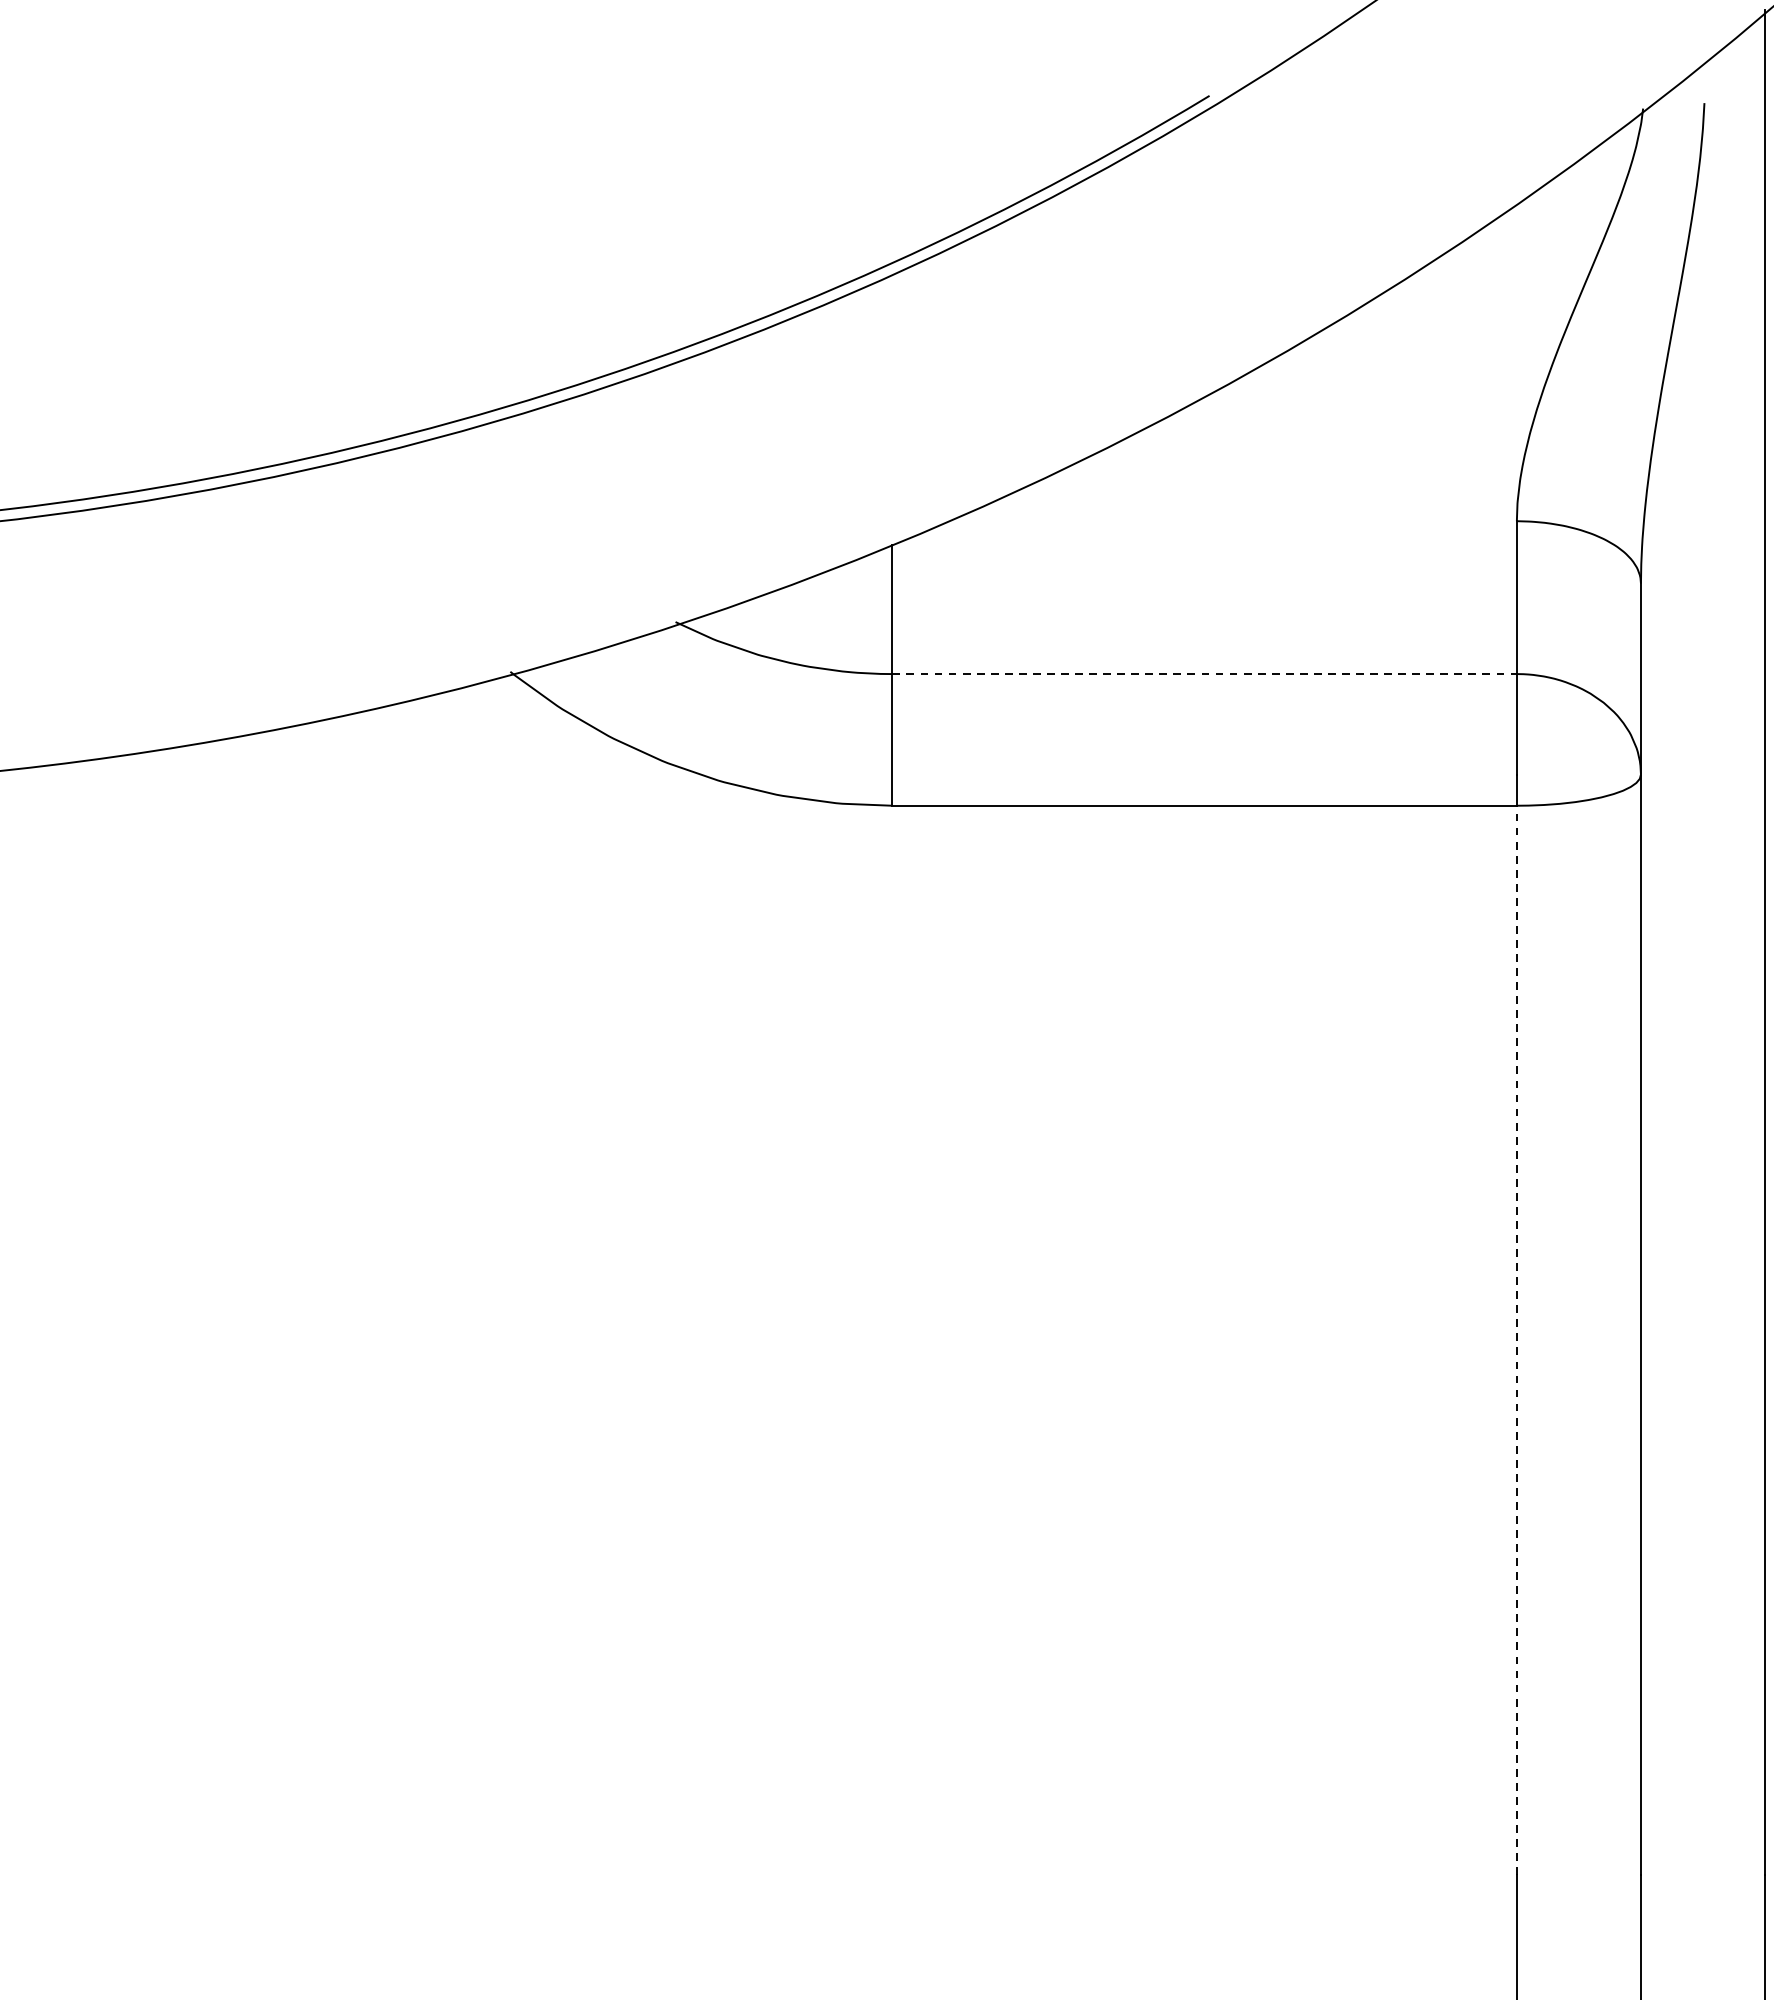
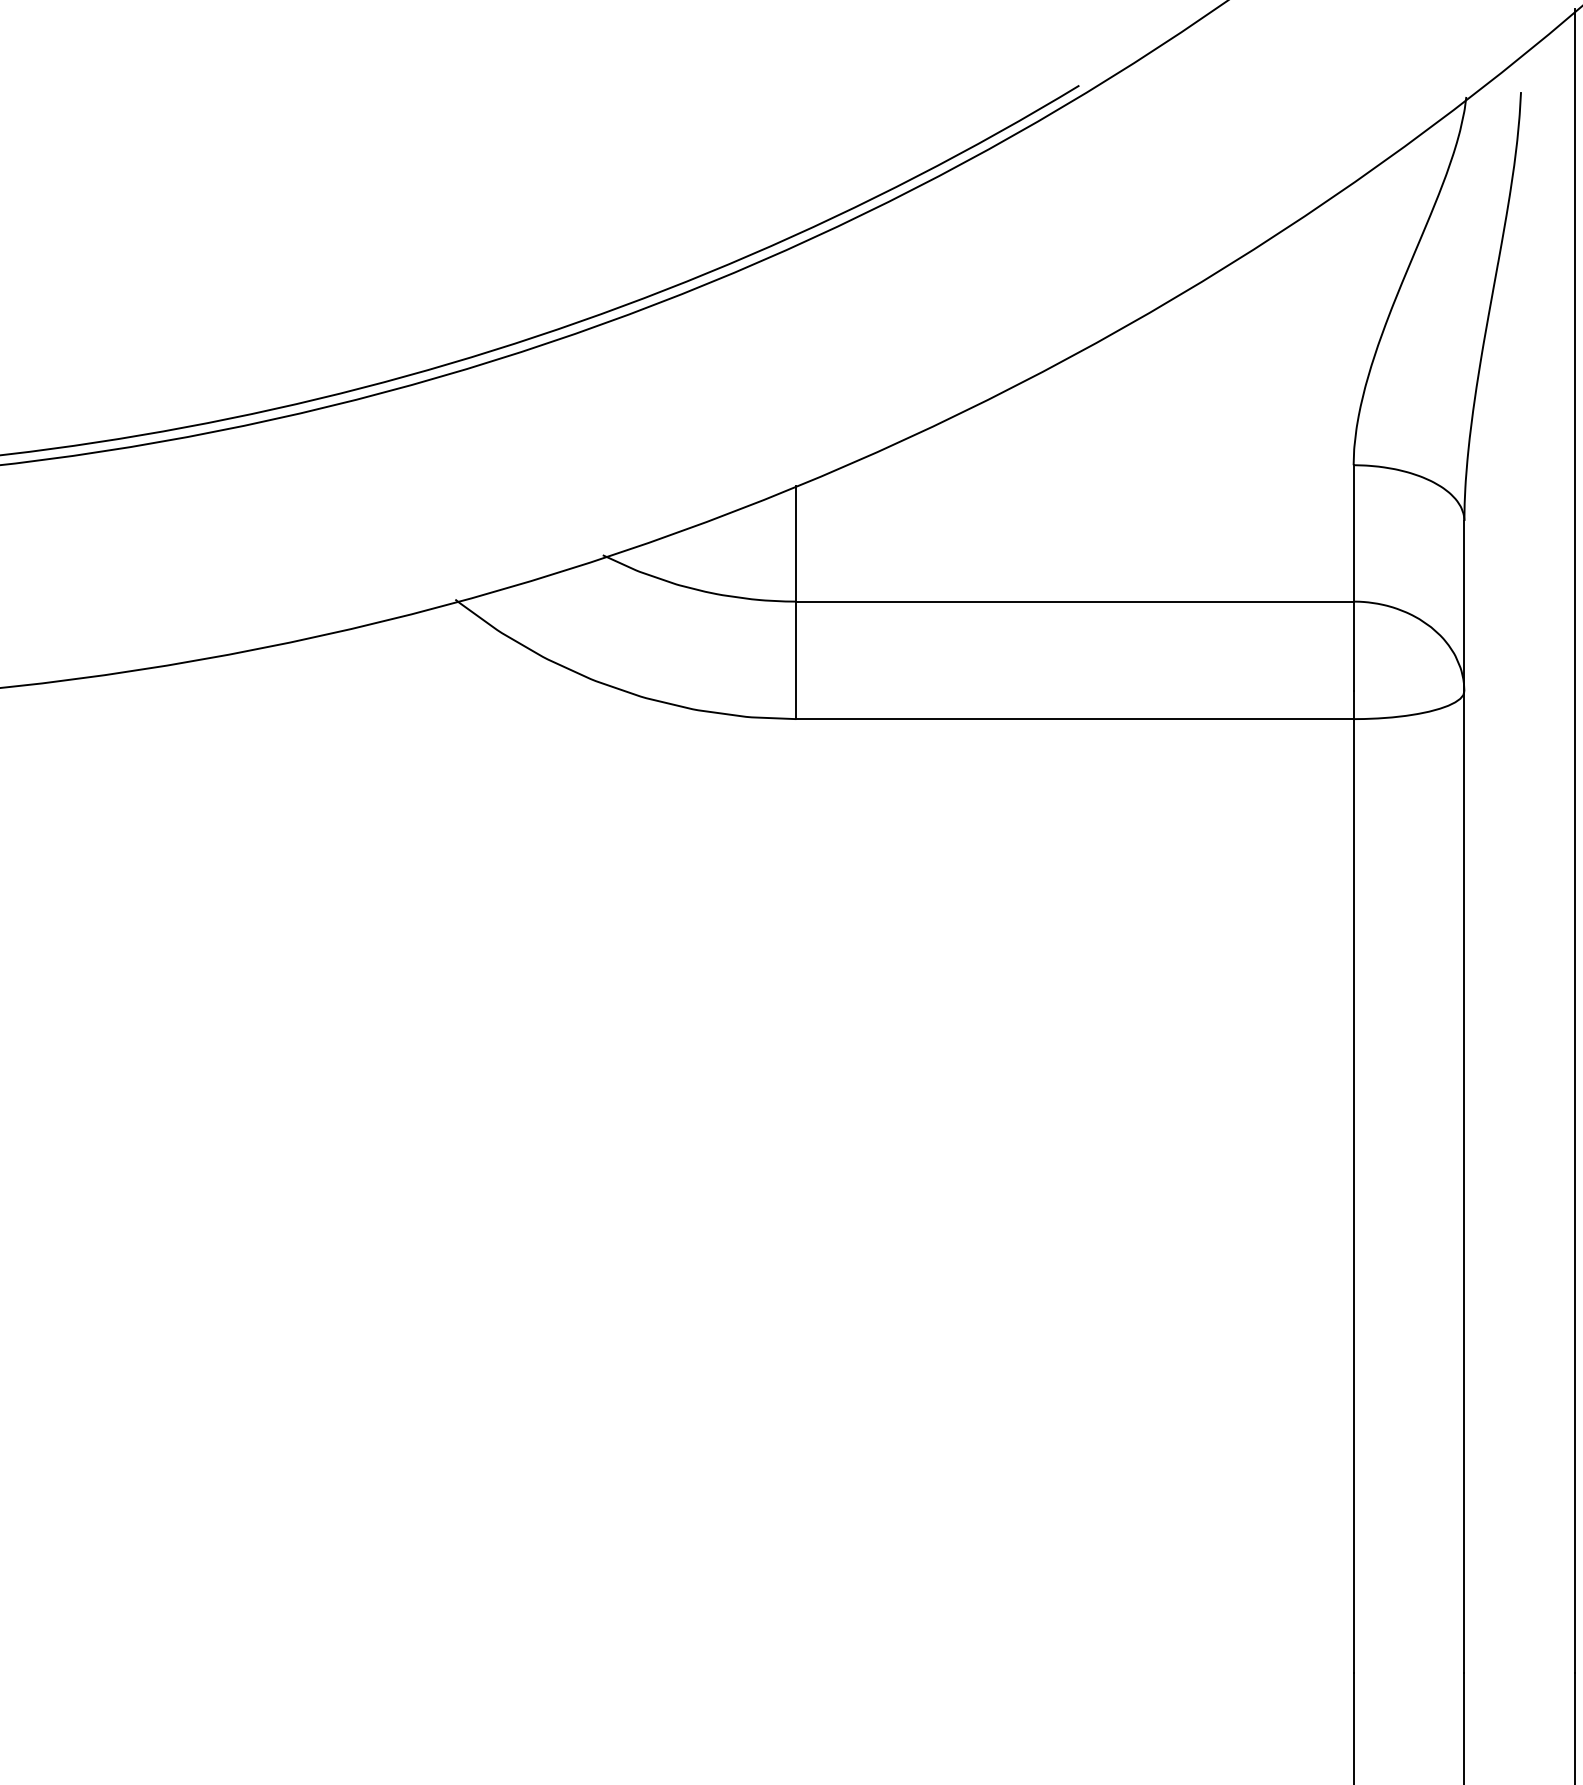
line: (1204, 673) -> (1074, 601), dashed -> solid
line: (1516, 1339) -> (1353, 1195), dashed -> solid

